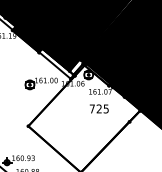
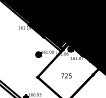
text: (99, 108) -> (66, 75), moved

